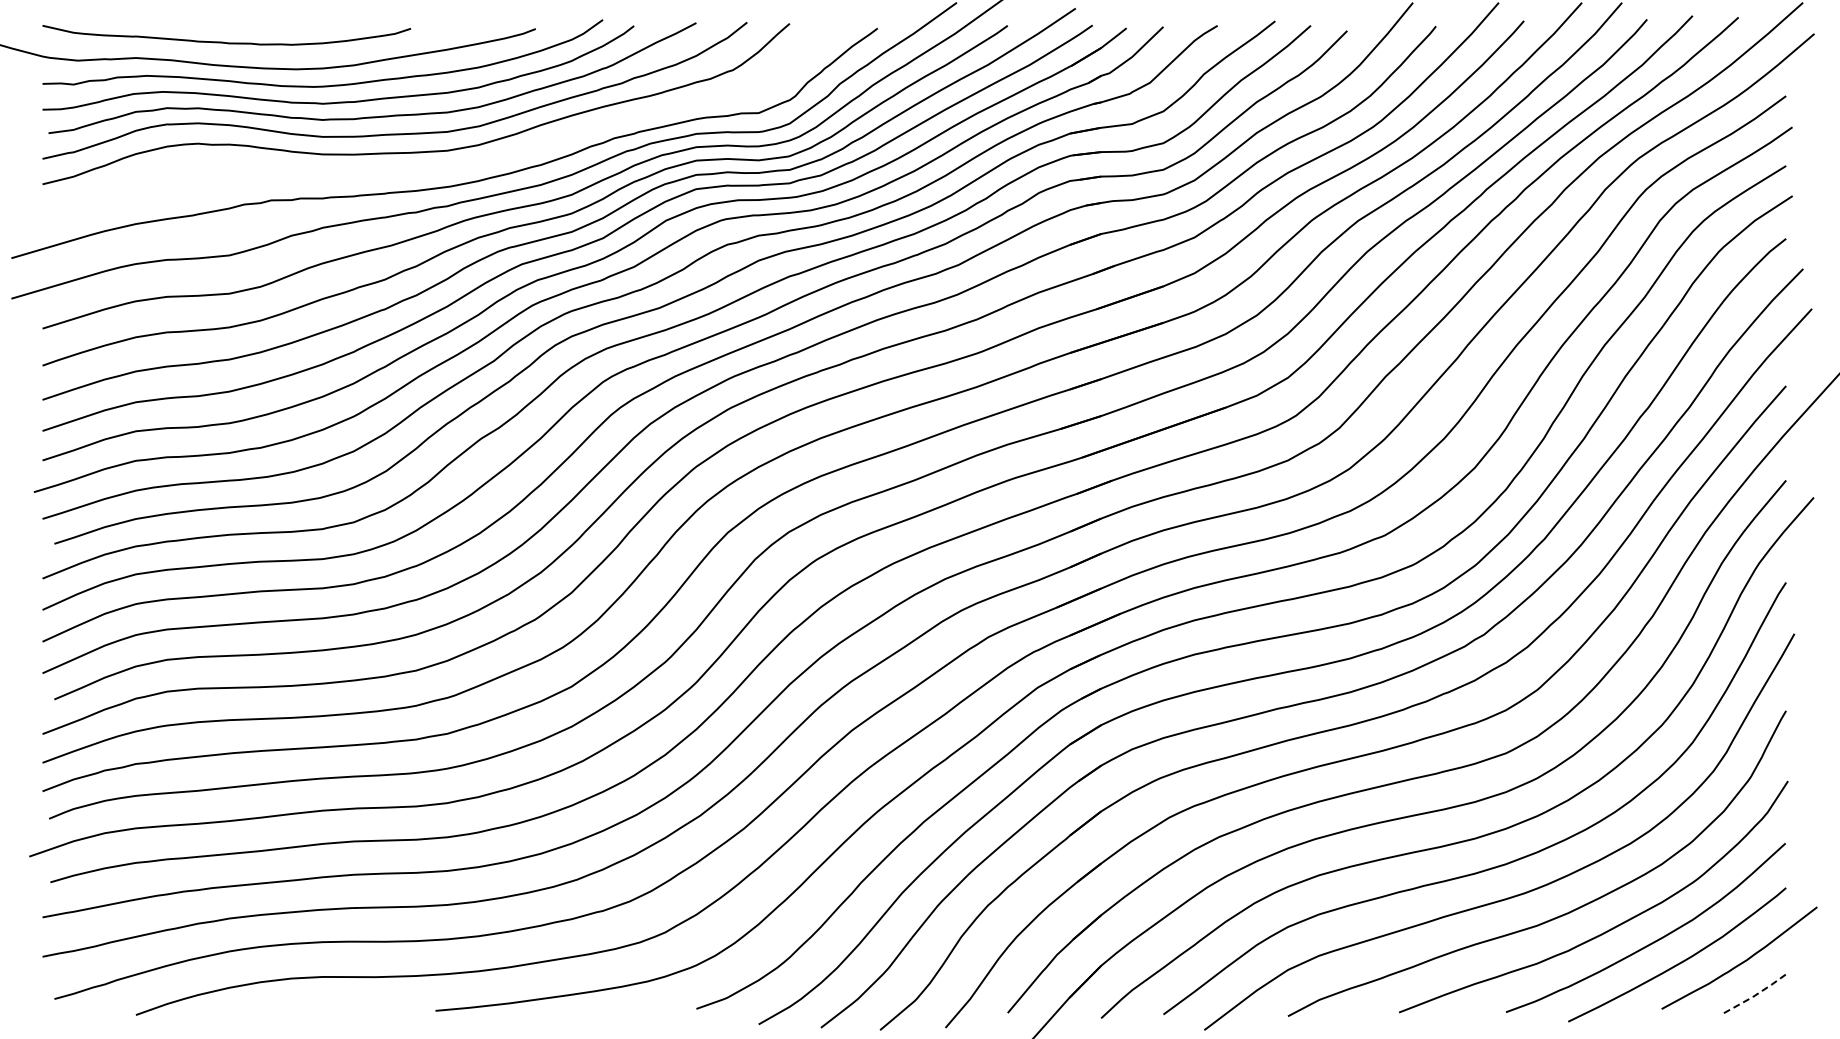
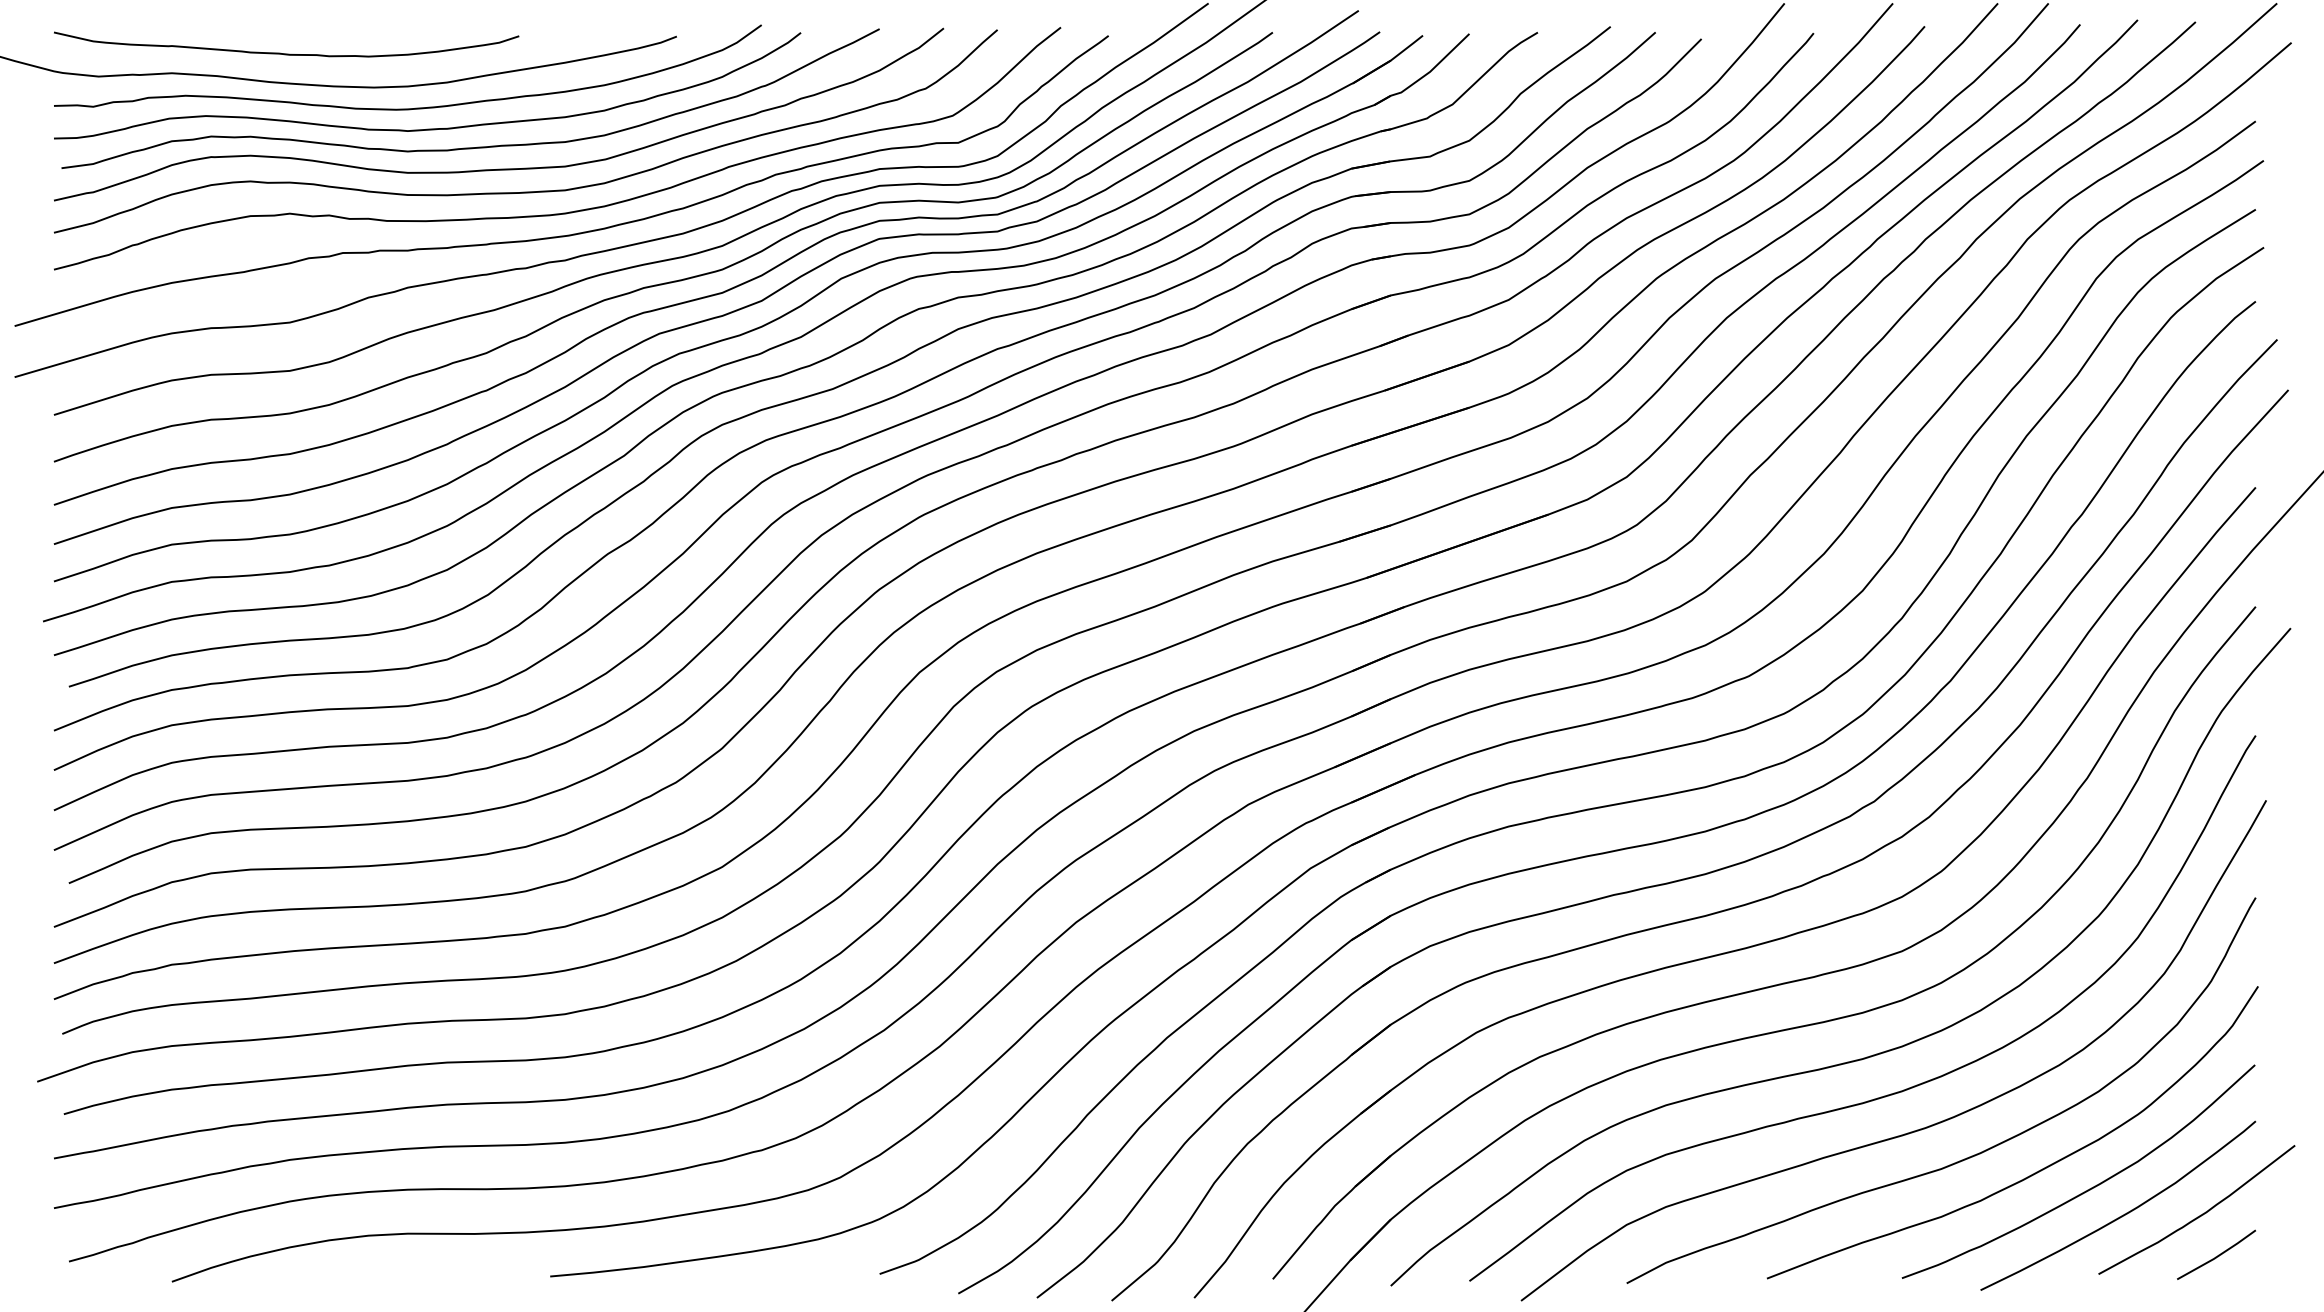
curve: (449, 167) -> (567, 211), added
line: (1756, 994) -> (2218, 1255), dashed -> solid

